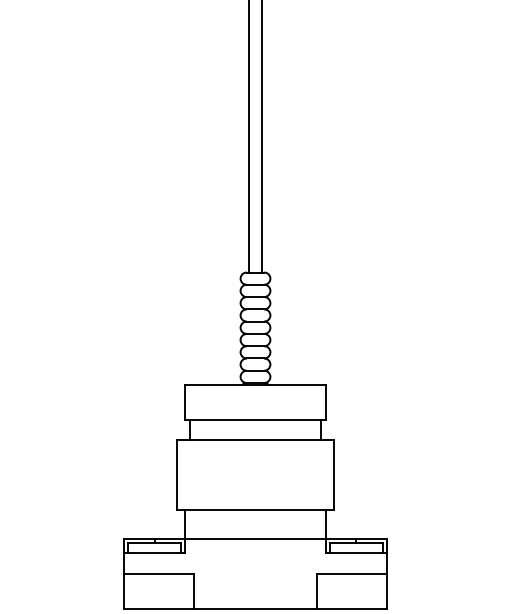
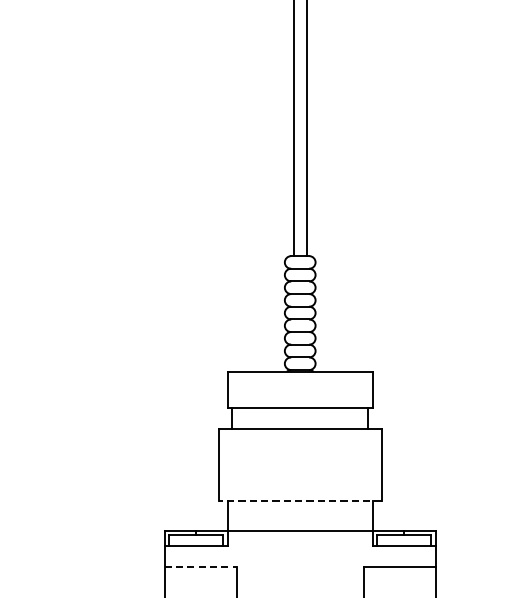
line: (255, 510) -> (300, 501), solid -> dashed
line: (159, 574) -> (201, 567), solid -> dashed

